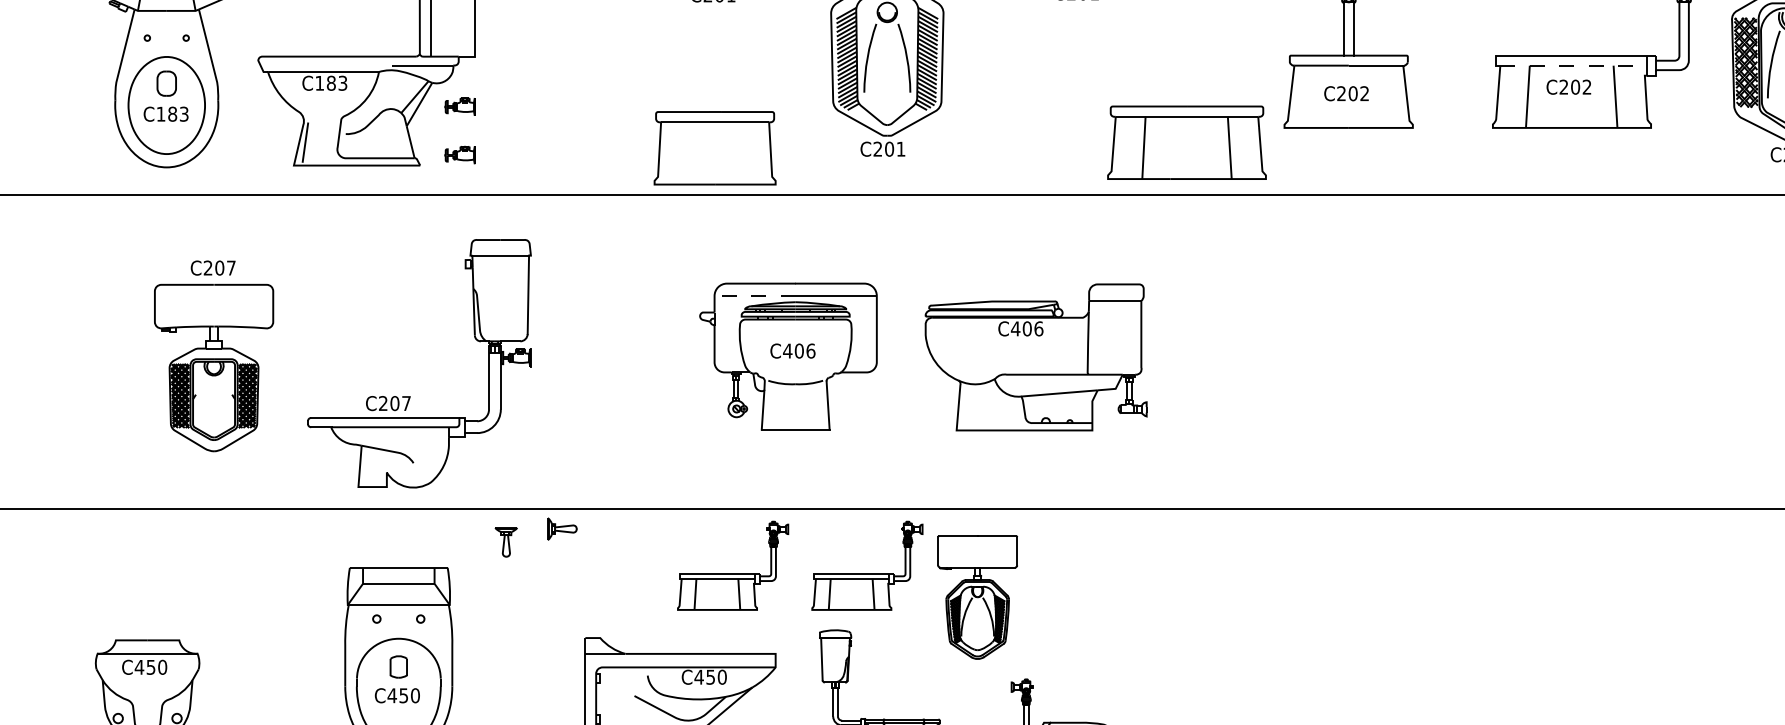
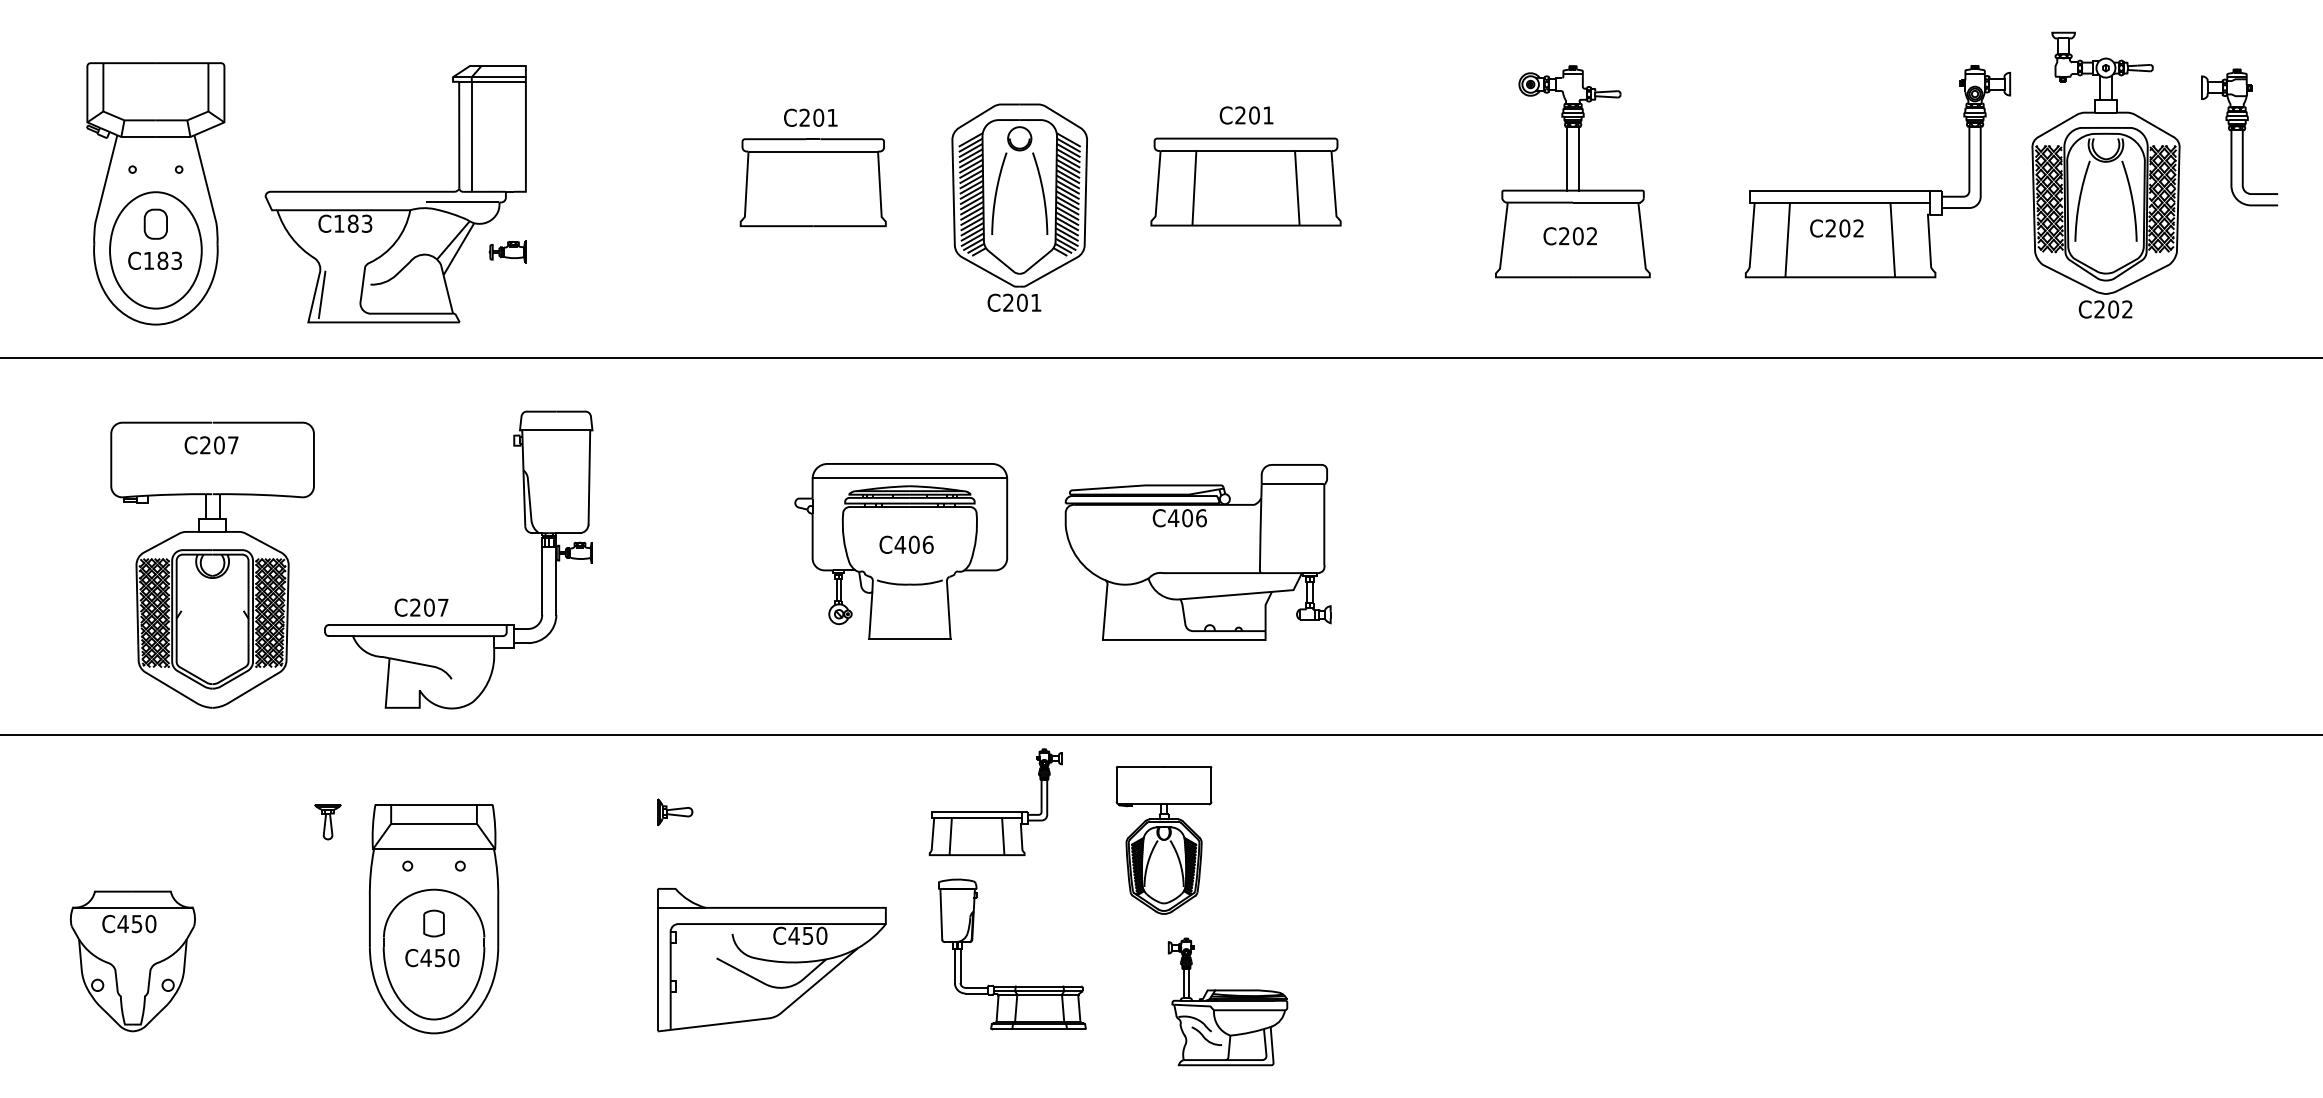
line: (1573, 66) -> (1842, 203), dashed -> solid
part: (1186, 142) -> (1245, 181), moved
part: (714, 148) -> (812, 182), moved
part: (460, 154) -> (507, 309), removed
line: (755, 295) -> (861, 478), dashed -> solid
part: (214, 367) -> (212, 564), size x1.43
part: (562, 528) -> (675, 811), moved
part: (505, 542) -> (327, 822), moved
part: (732, 573) -> (834, 811), removed
part: (977, 597) -> (1163, 840), moved

